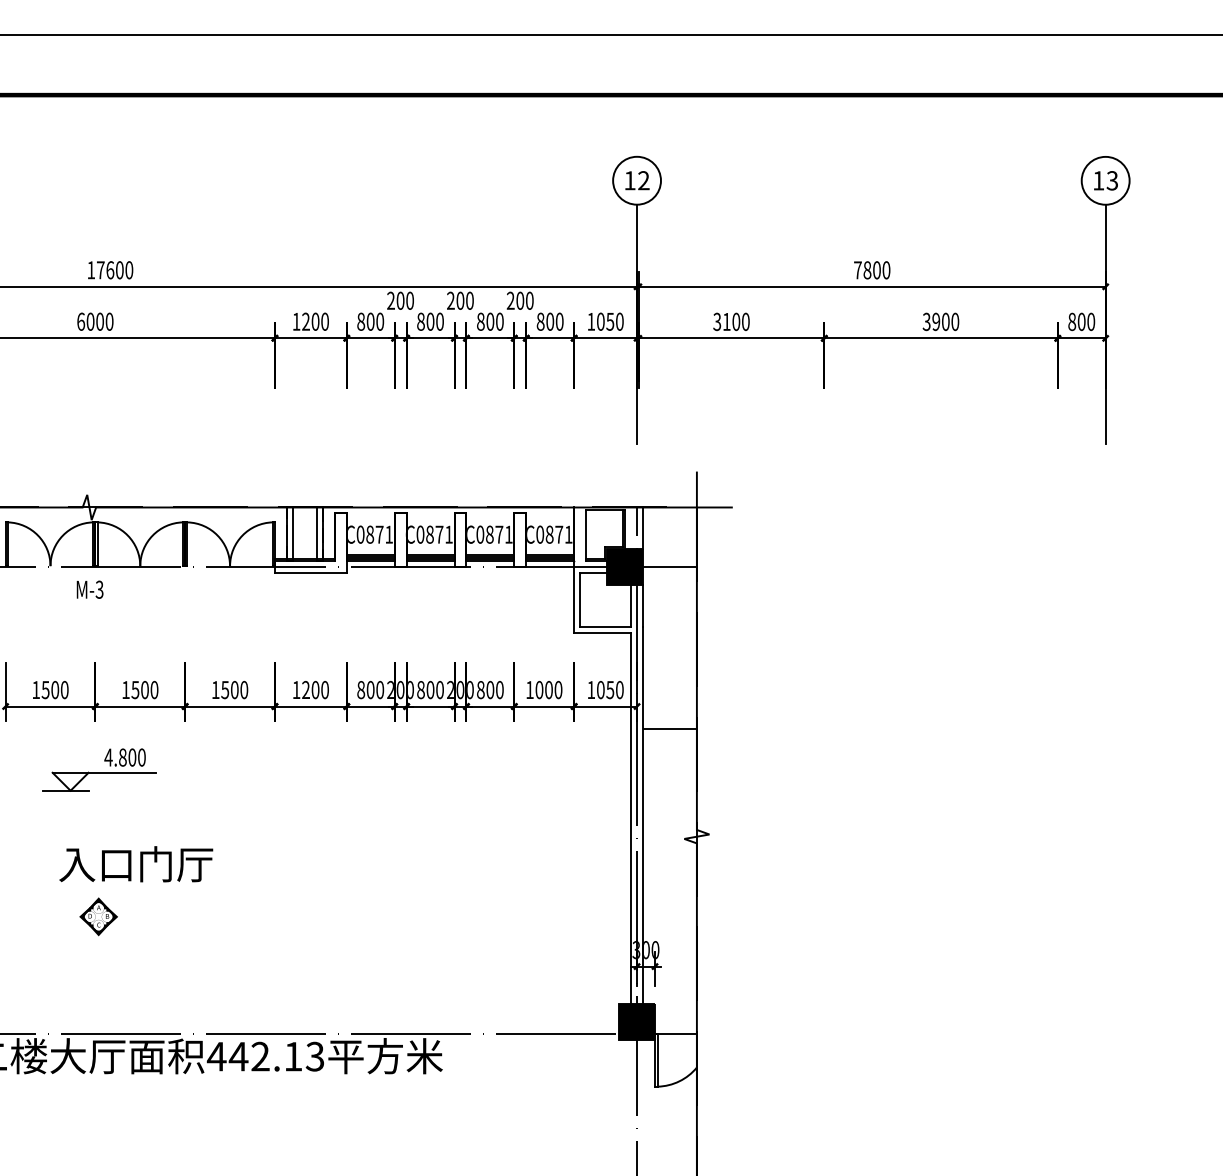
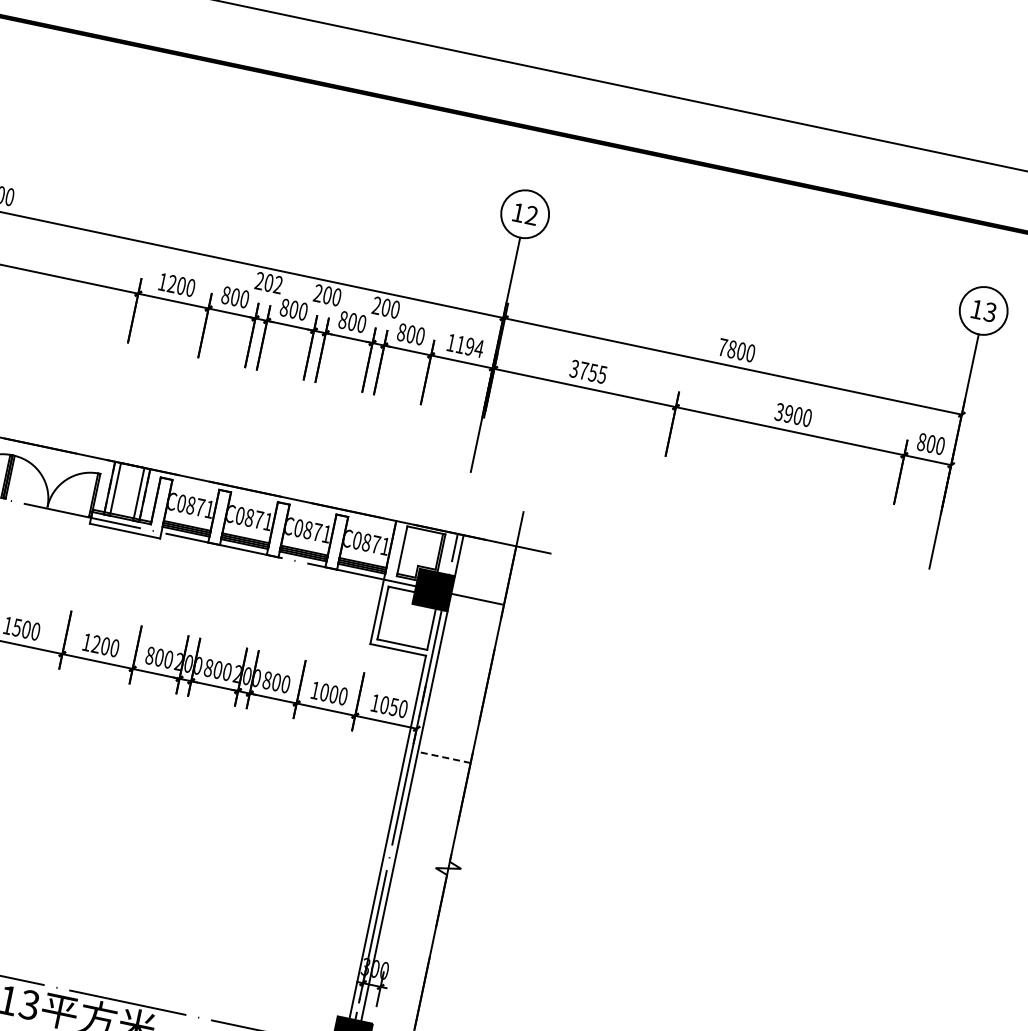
text: (409, 300) -> (277, 284), 200 -> 202
text: (610, 321) -> (470, 346), 1050 -> 1194
text: (736, 321) -> (593, 372), 3100 -> 3755
line: (669, 728) -> (443, 756), solid -> dashed

